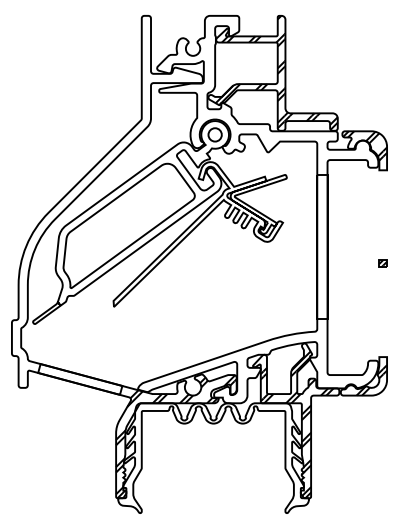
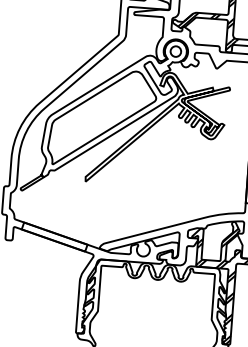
hatch: (176, 436) -> (127, 287), removed

